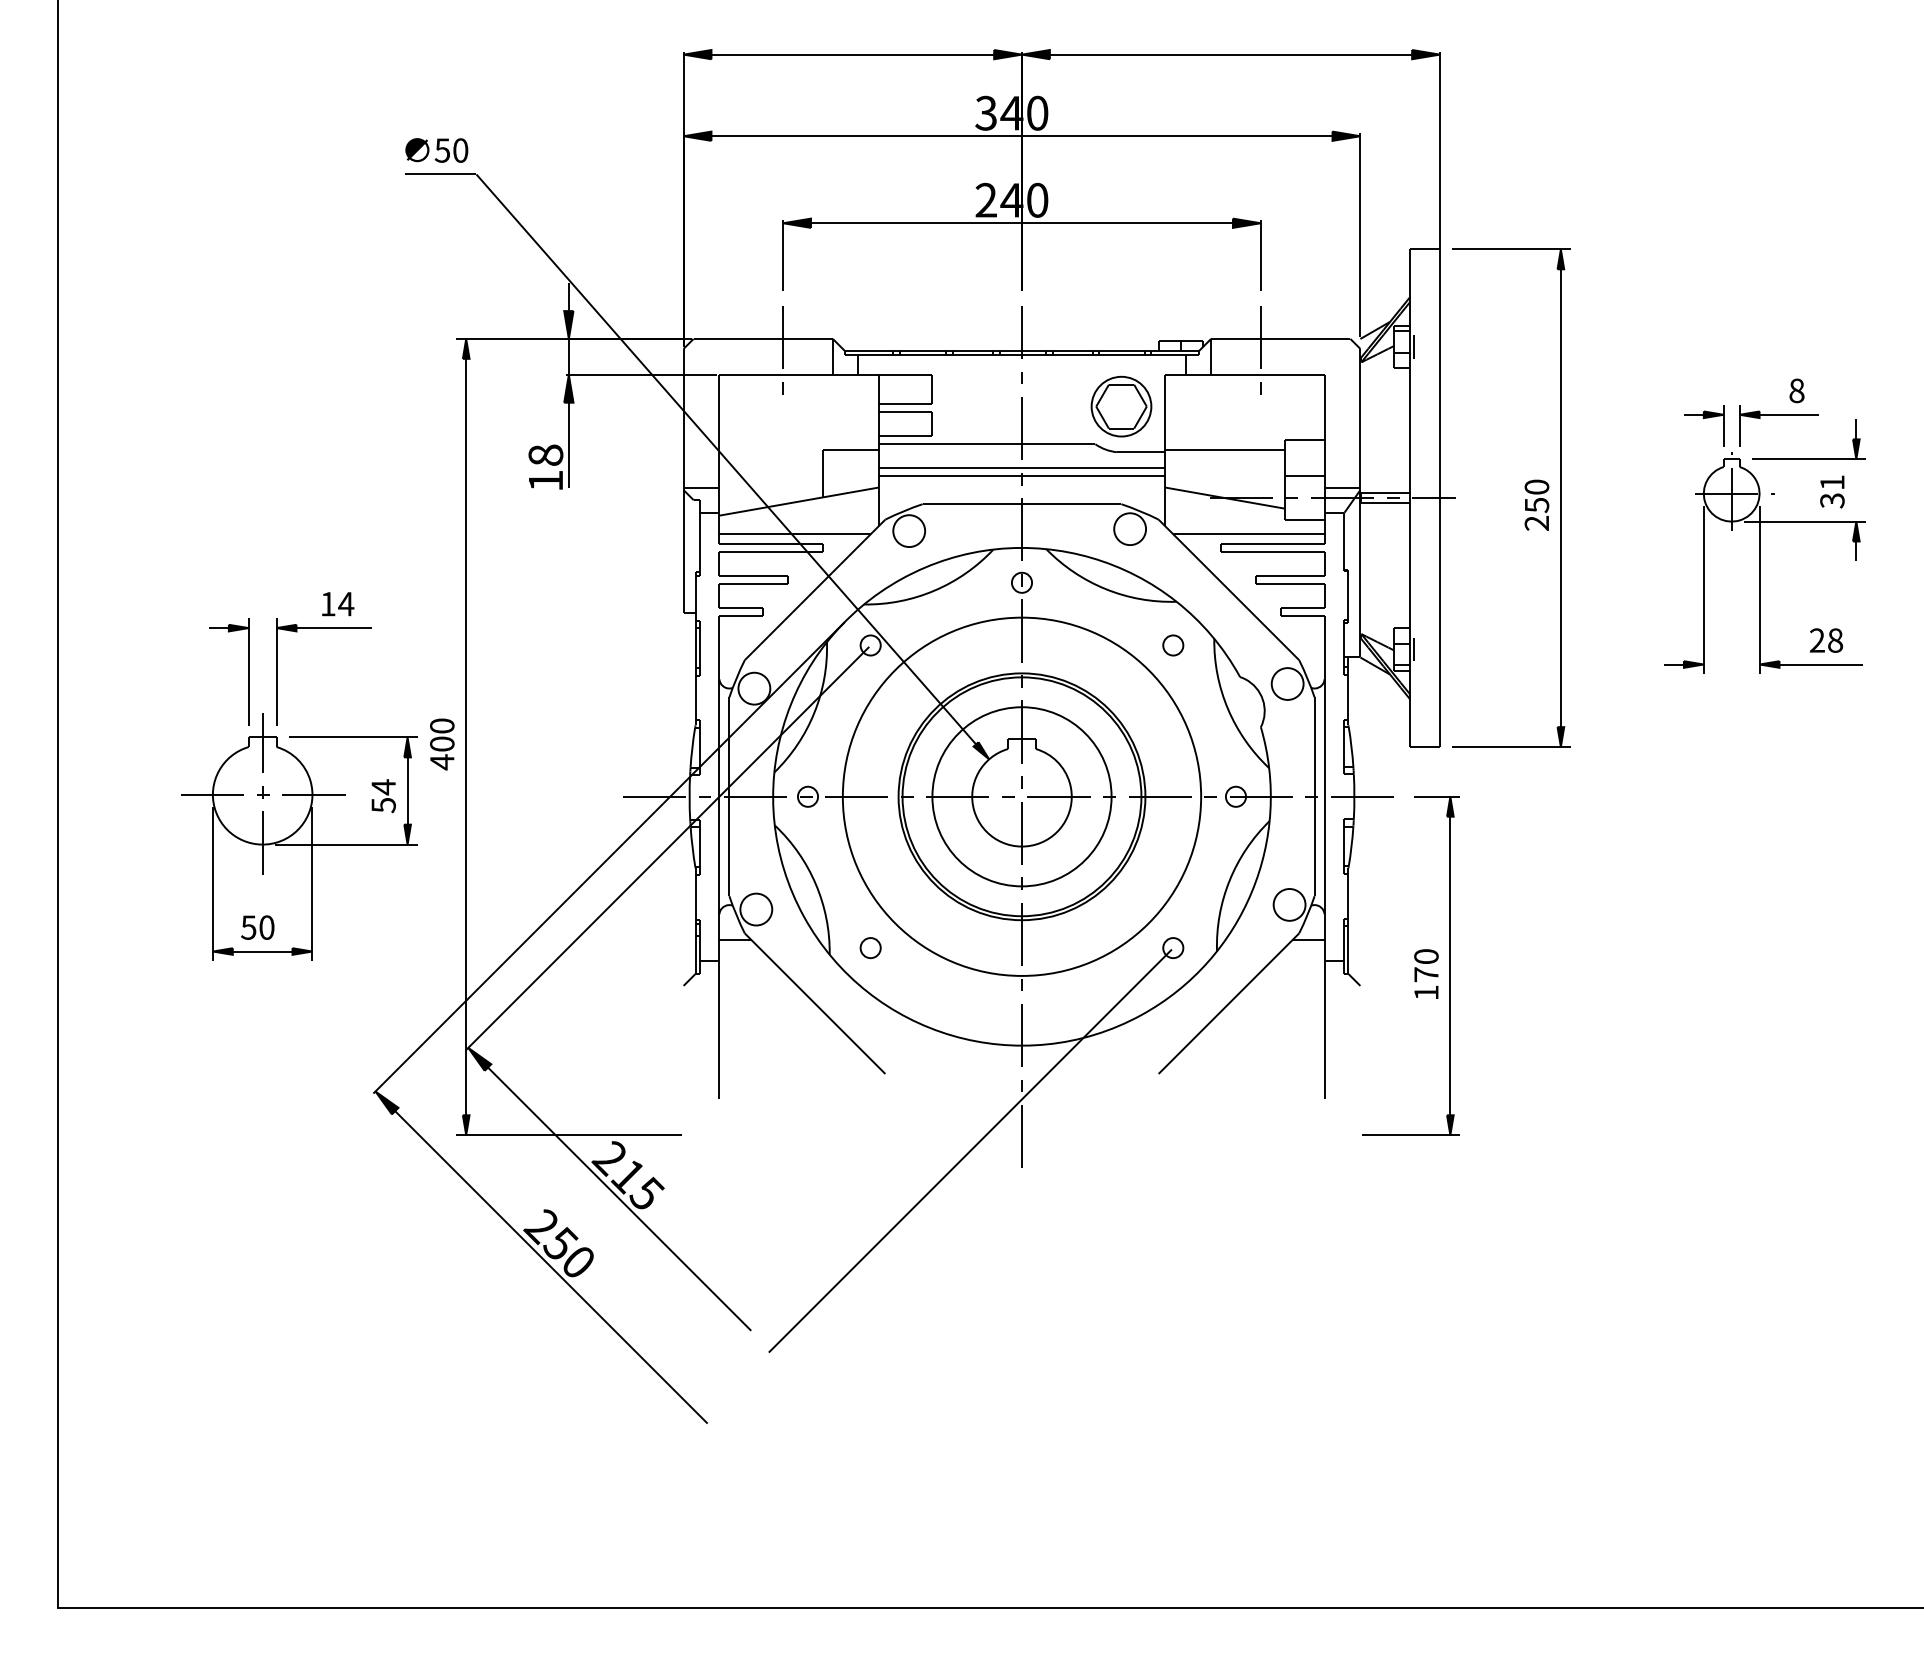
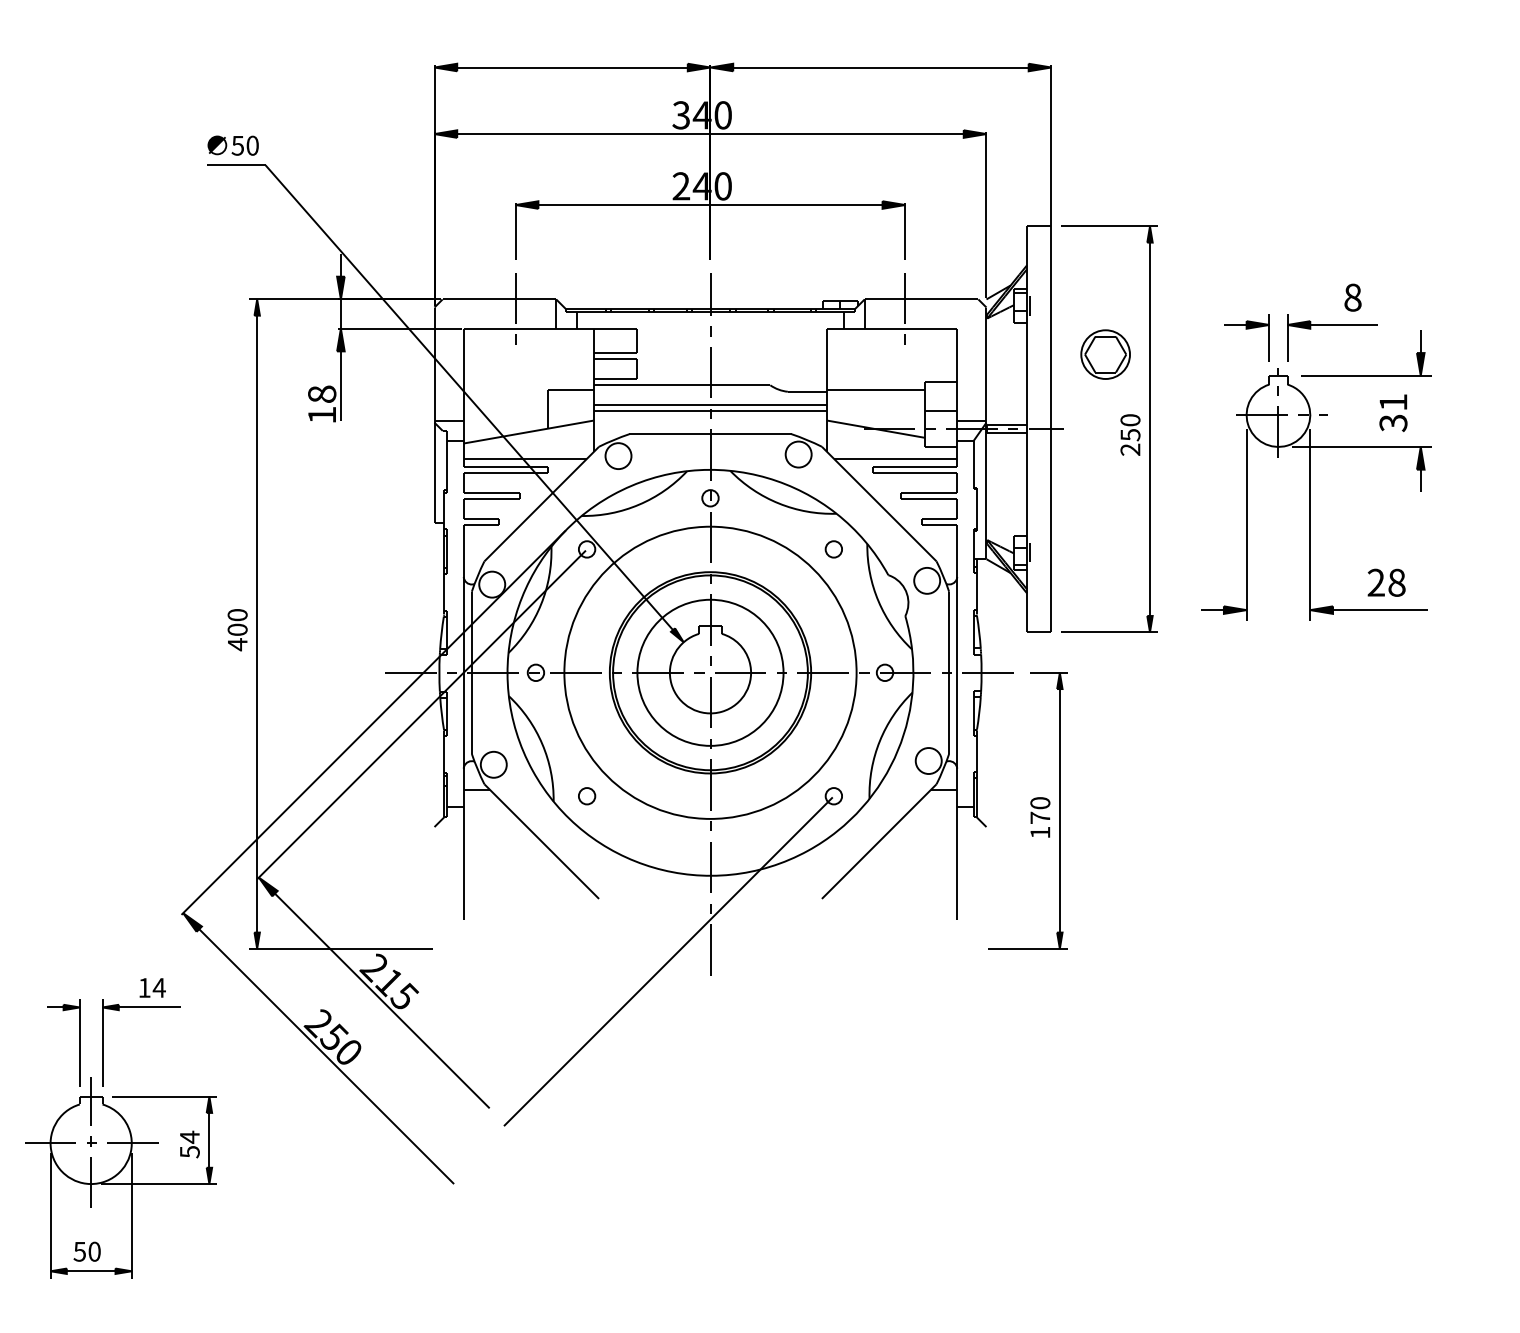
part: (1121, 406) -> (1105, 354), moved
part: (1764, 525) -> (1316, 451), size x1.4
part: (299, 776) -> (121, 1128), moved

